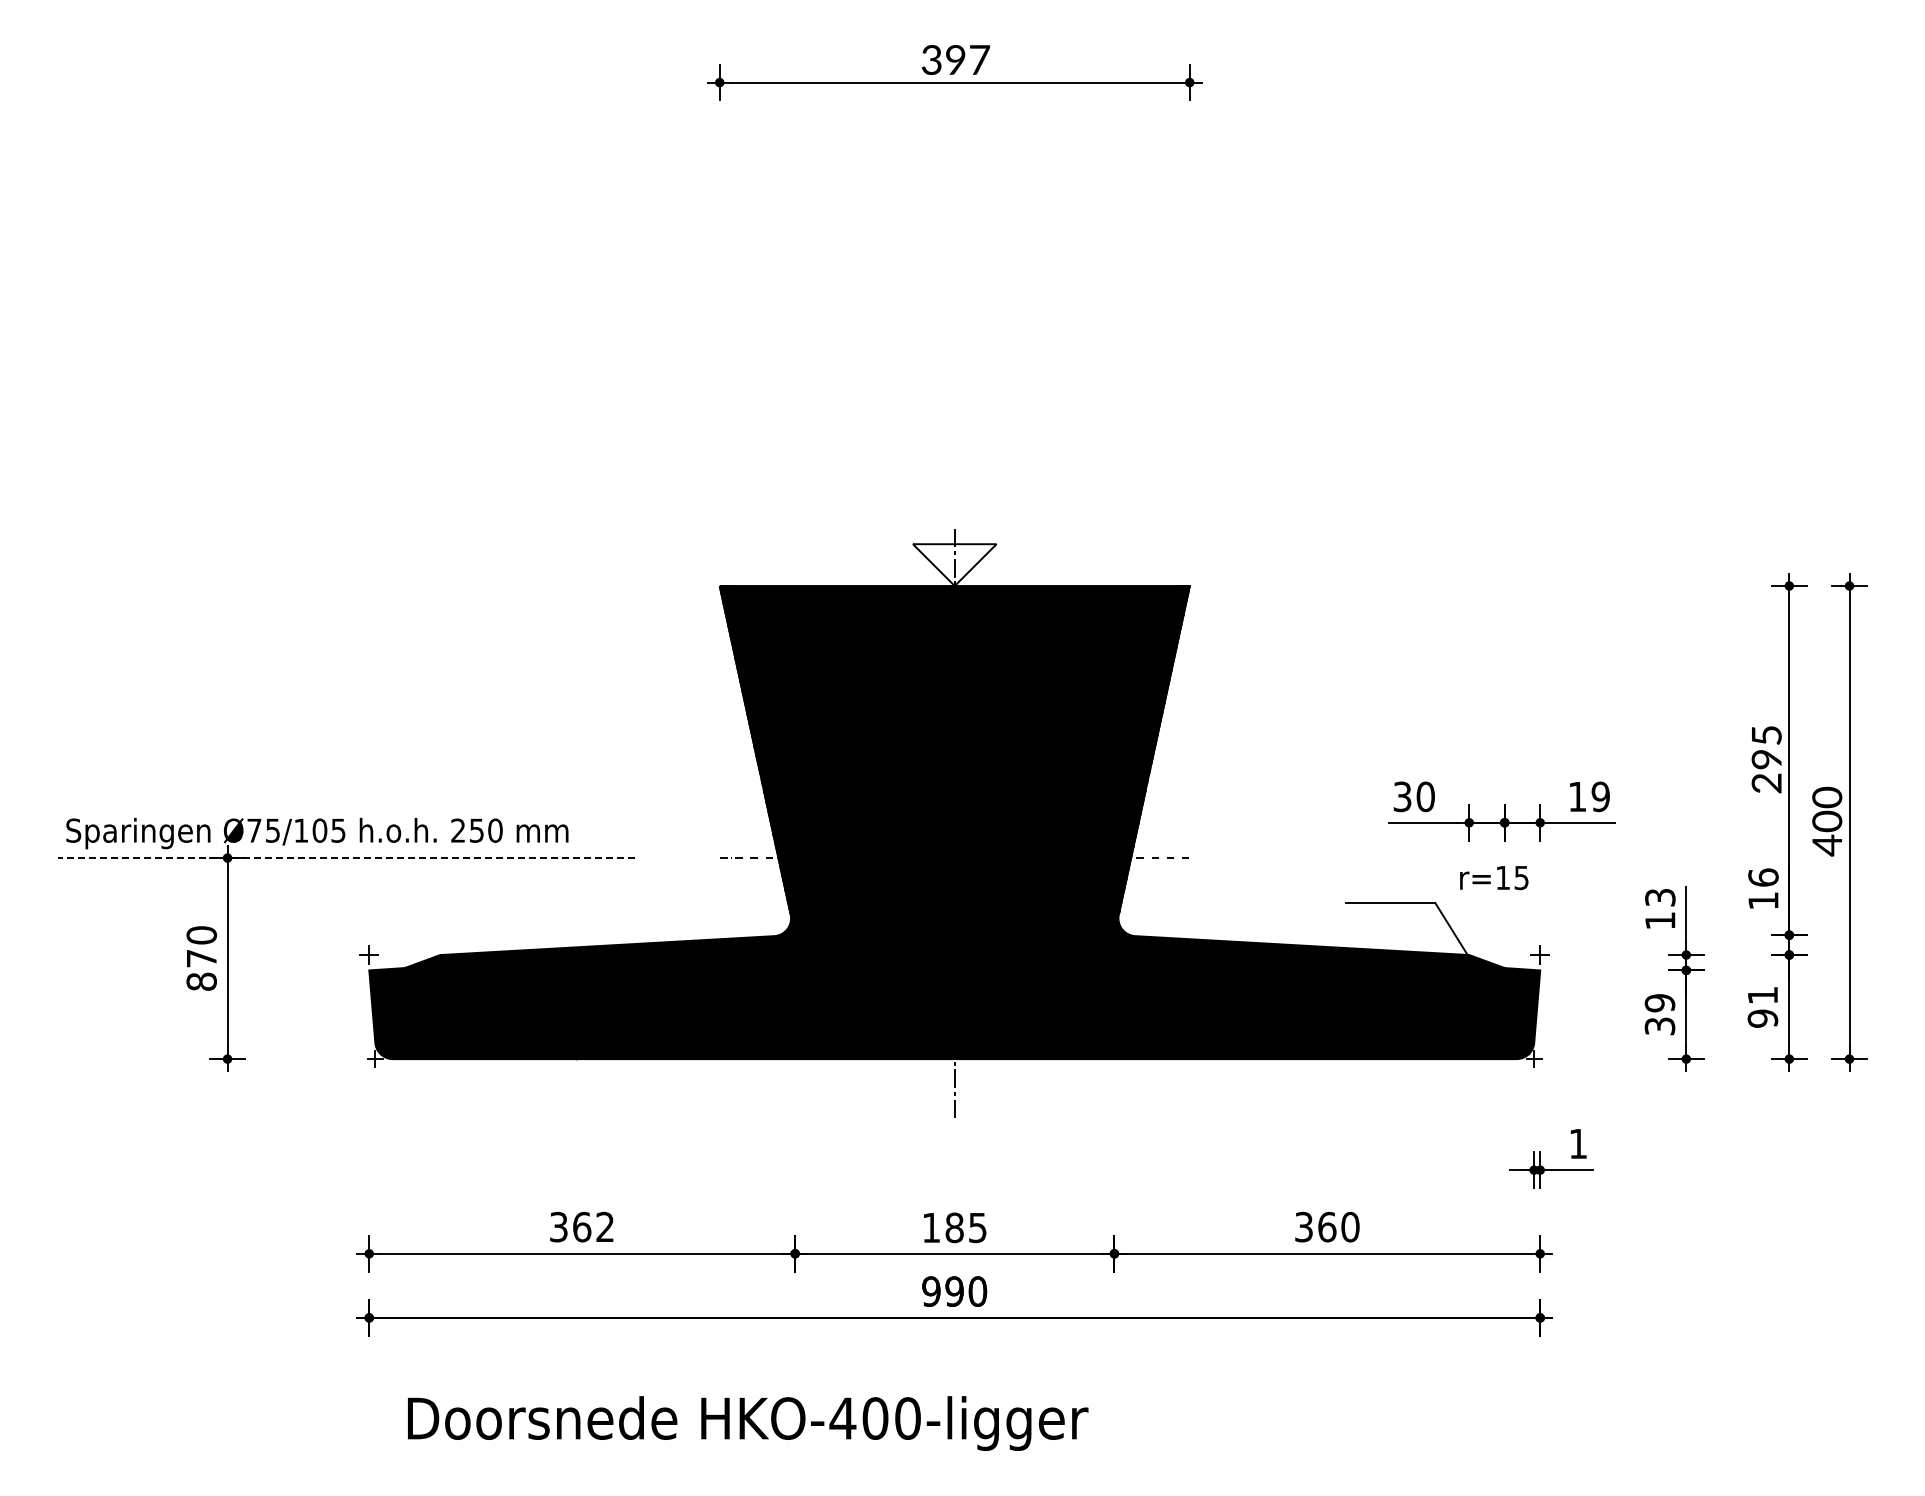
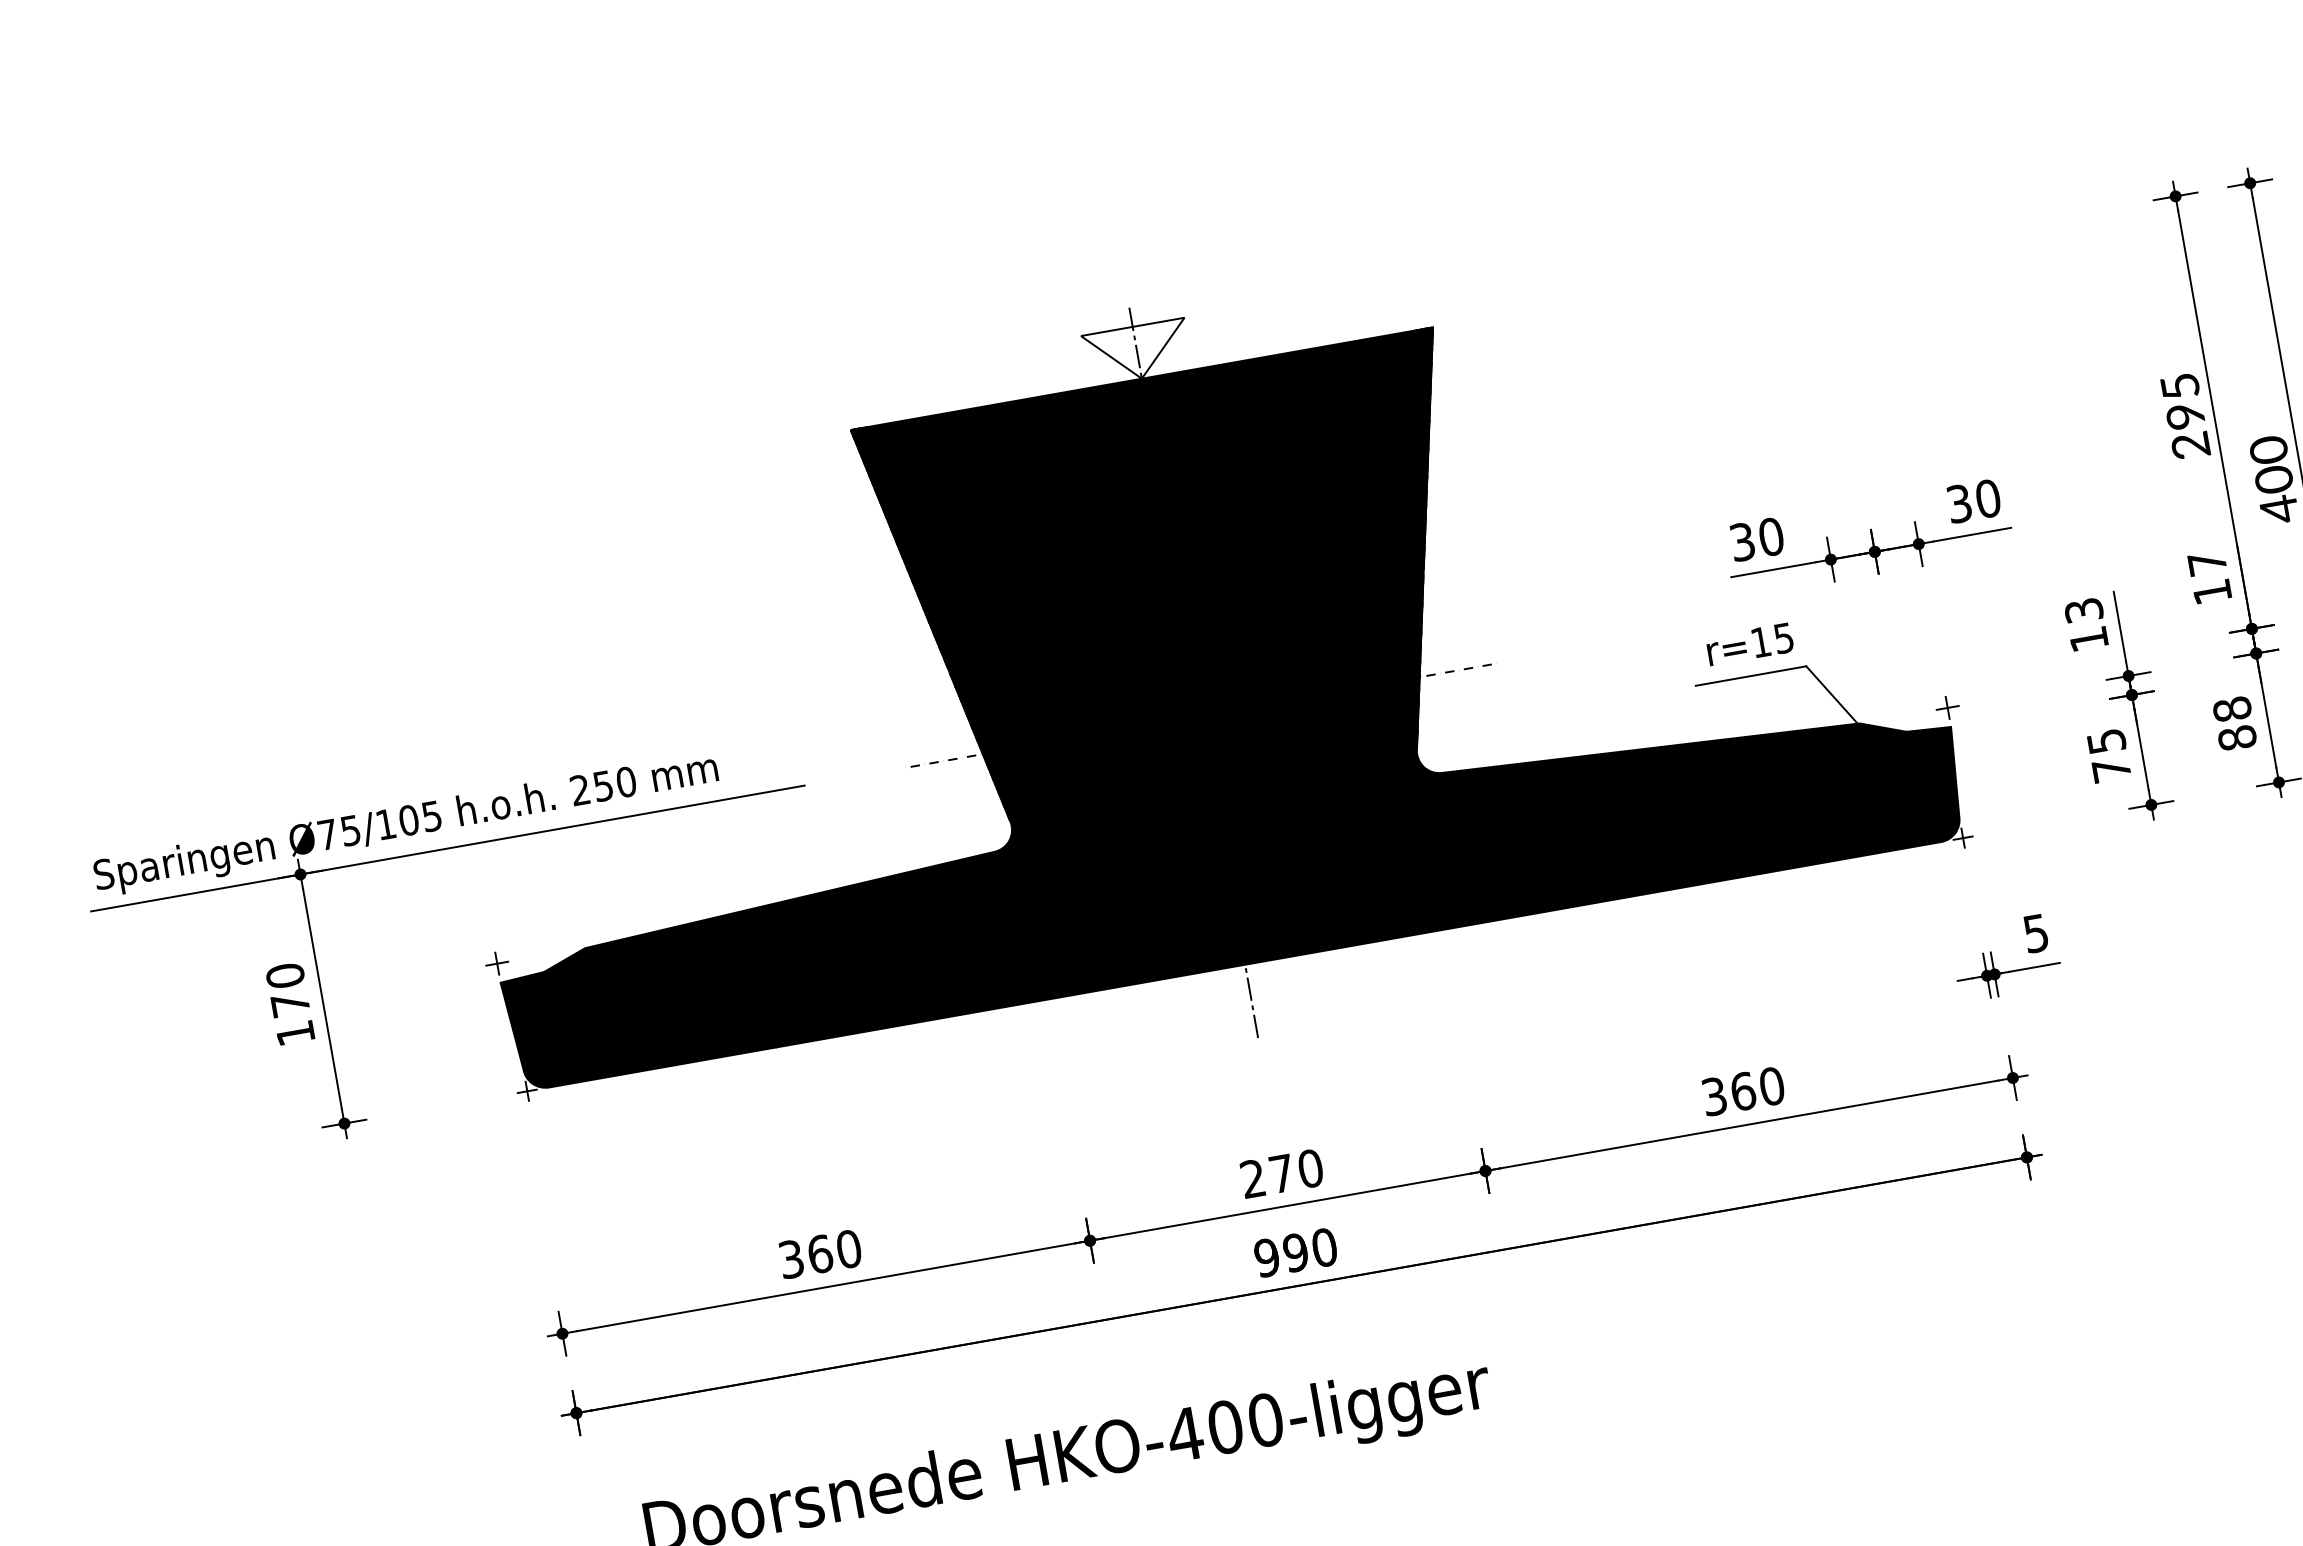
text: (1588, 796) -> (1972, 501), 19 -> 30
line: (346, 858) -> (447, 849), dashed -> solid
text: (1763, 877) -> (2207, 563), 16 -> 17
text: (1494, 878) -> (1750, 644), moved
text: (201, 981) -> (295, 1033), 870 -> 170
text: (1762, 1006) -> (2234, 723), 91 -> 88
text: (1659, 1014) -> (2108, 755), 39 -> 75
text: (1577, 1144) -> (2035, 934), 1 -> 5
text: (605, 1226) -> (849, 1248), 362 -> 360
text: (954, 1227) -> (1281, 1173), 185 -> 270

